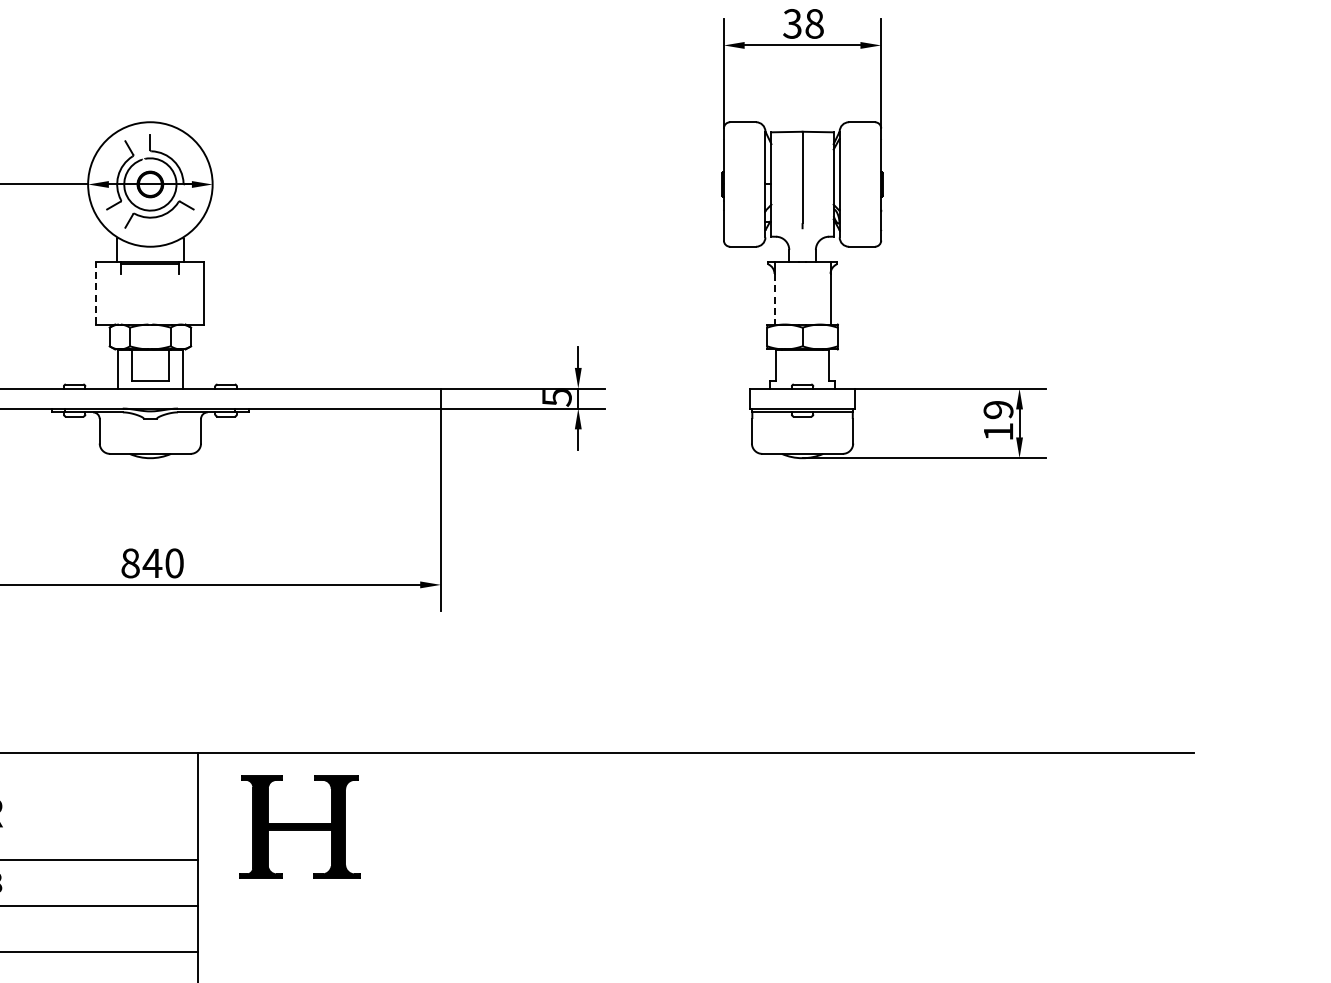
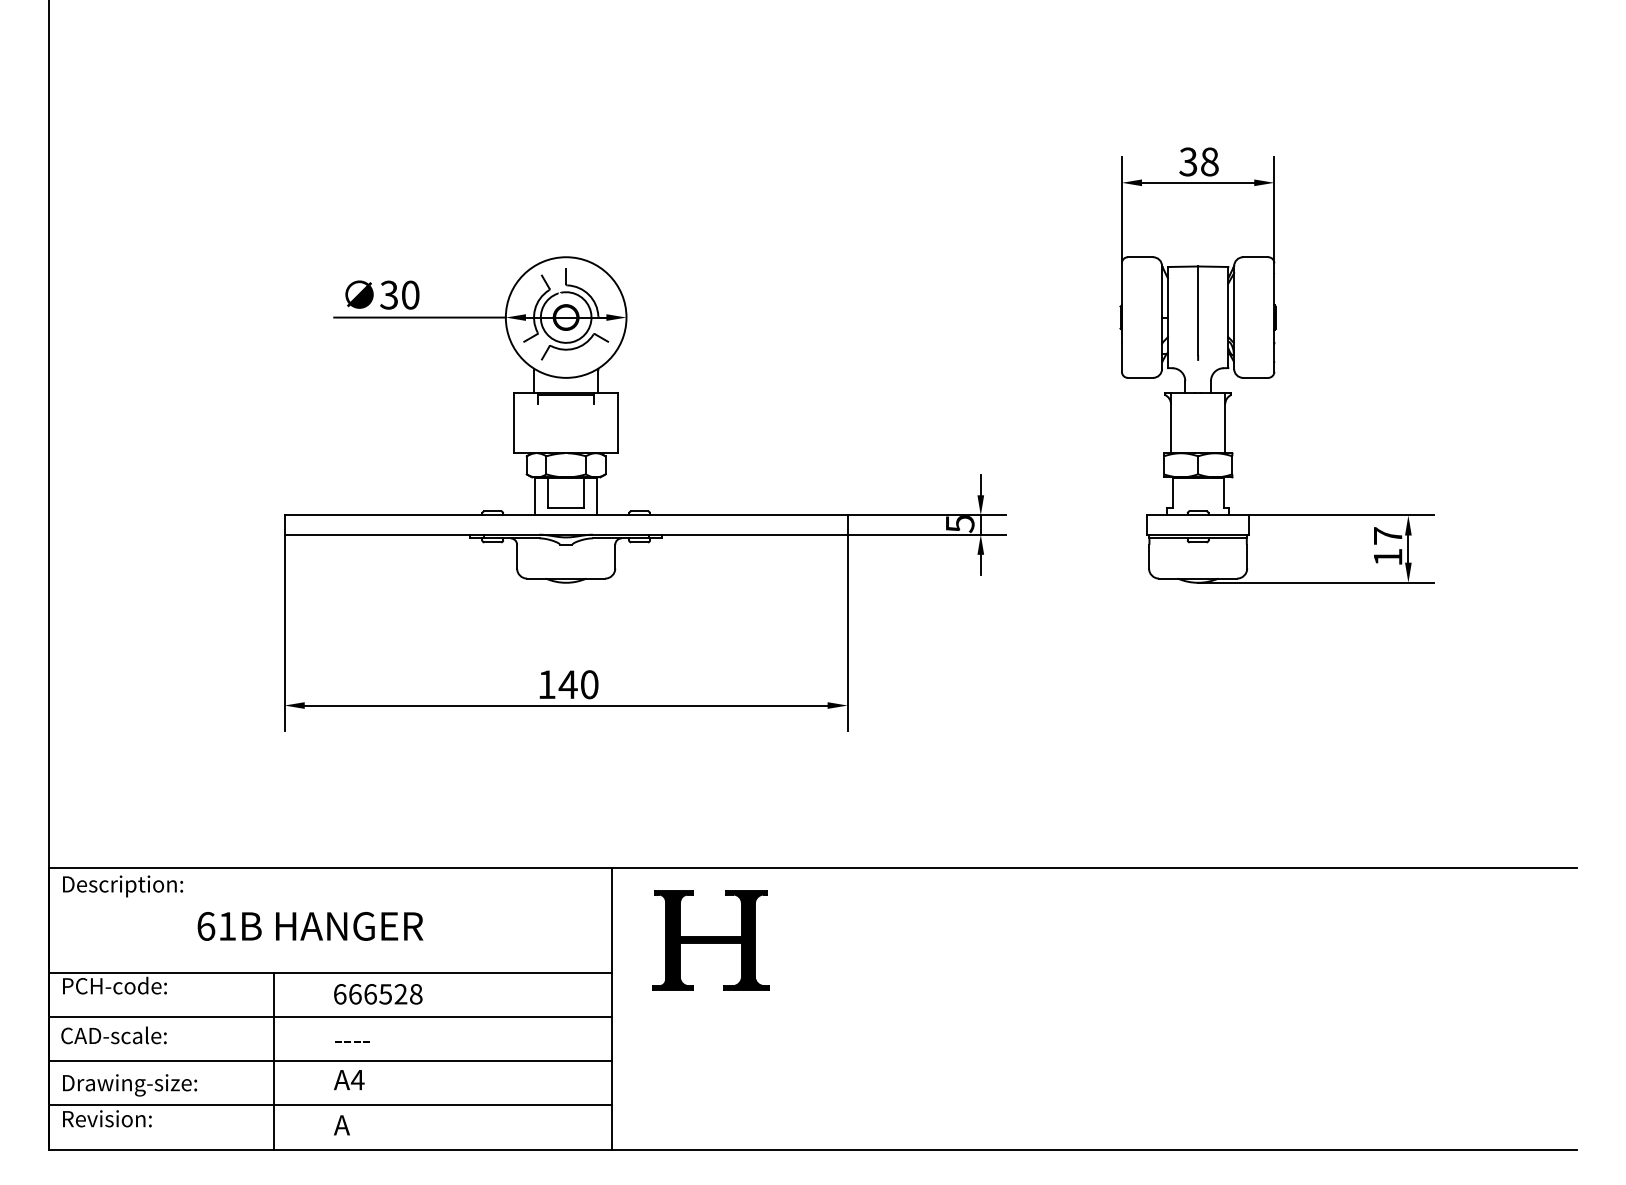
line: (96, 292) -> (513, 422), dashed -> solid
line: (774, 298) -> (1170, 428), dashed -> solid
text: (997, 409) -> (1387, 535), 19 -> 17
text: (130, 563) -> (546, 684), 840 -> 140

